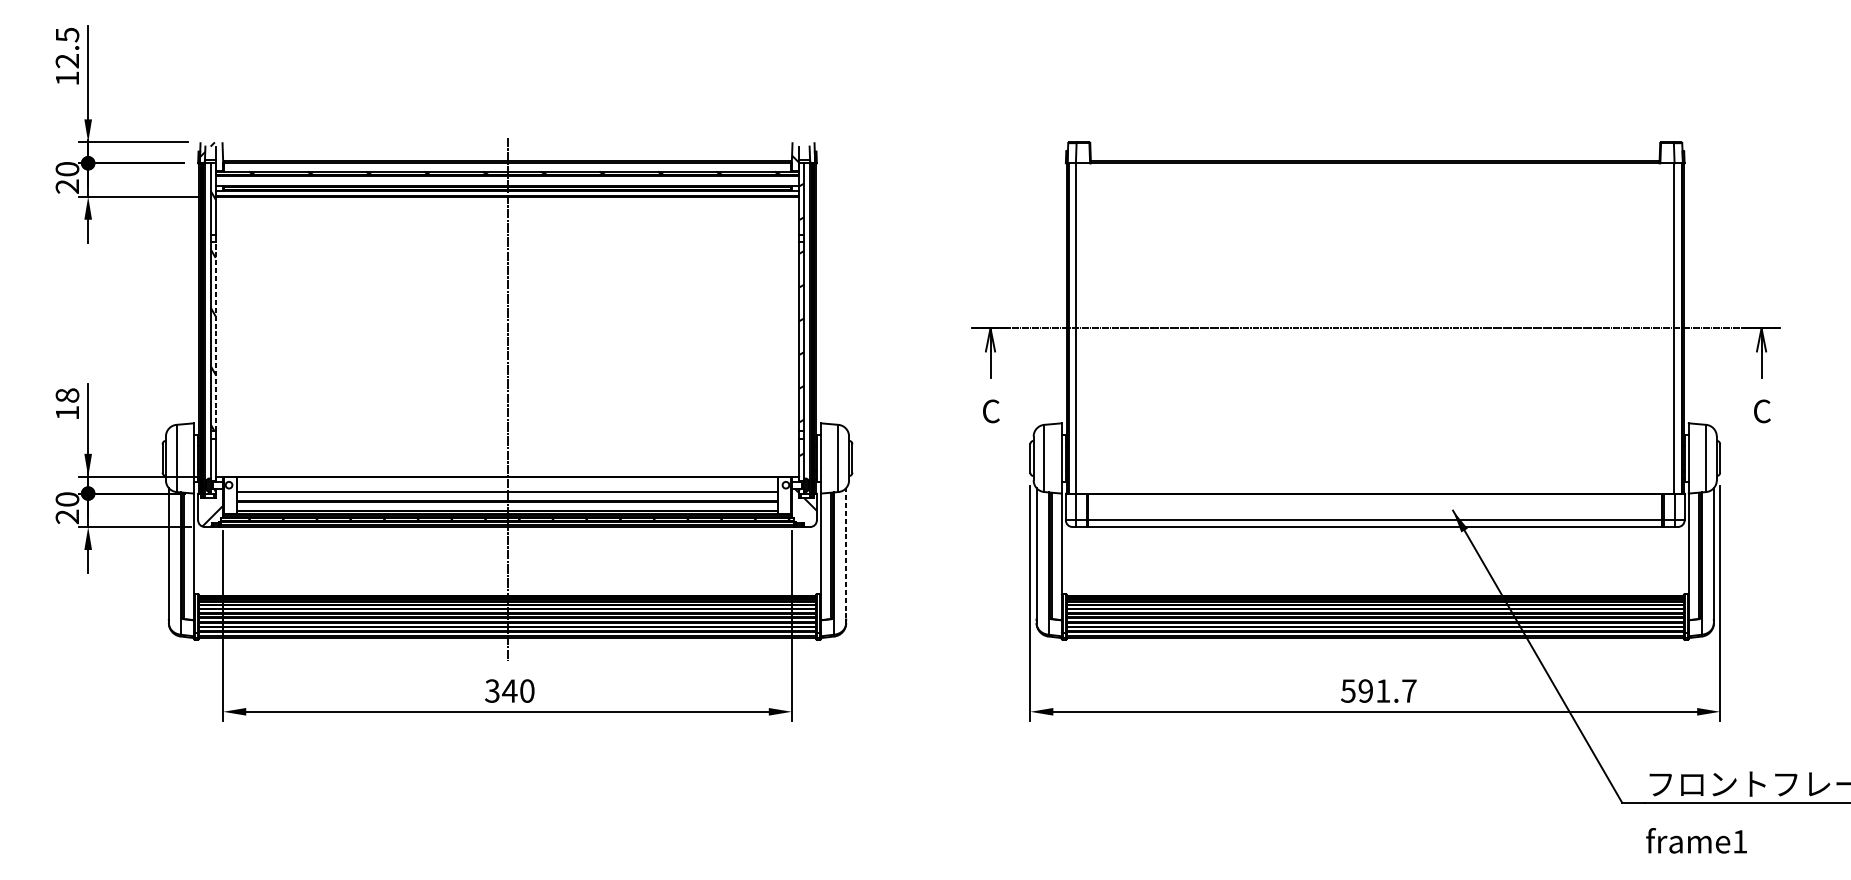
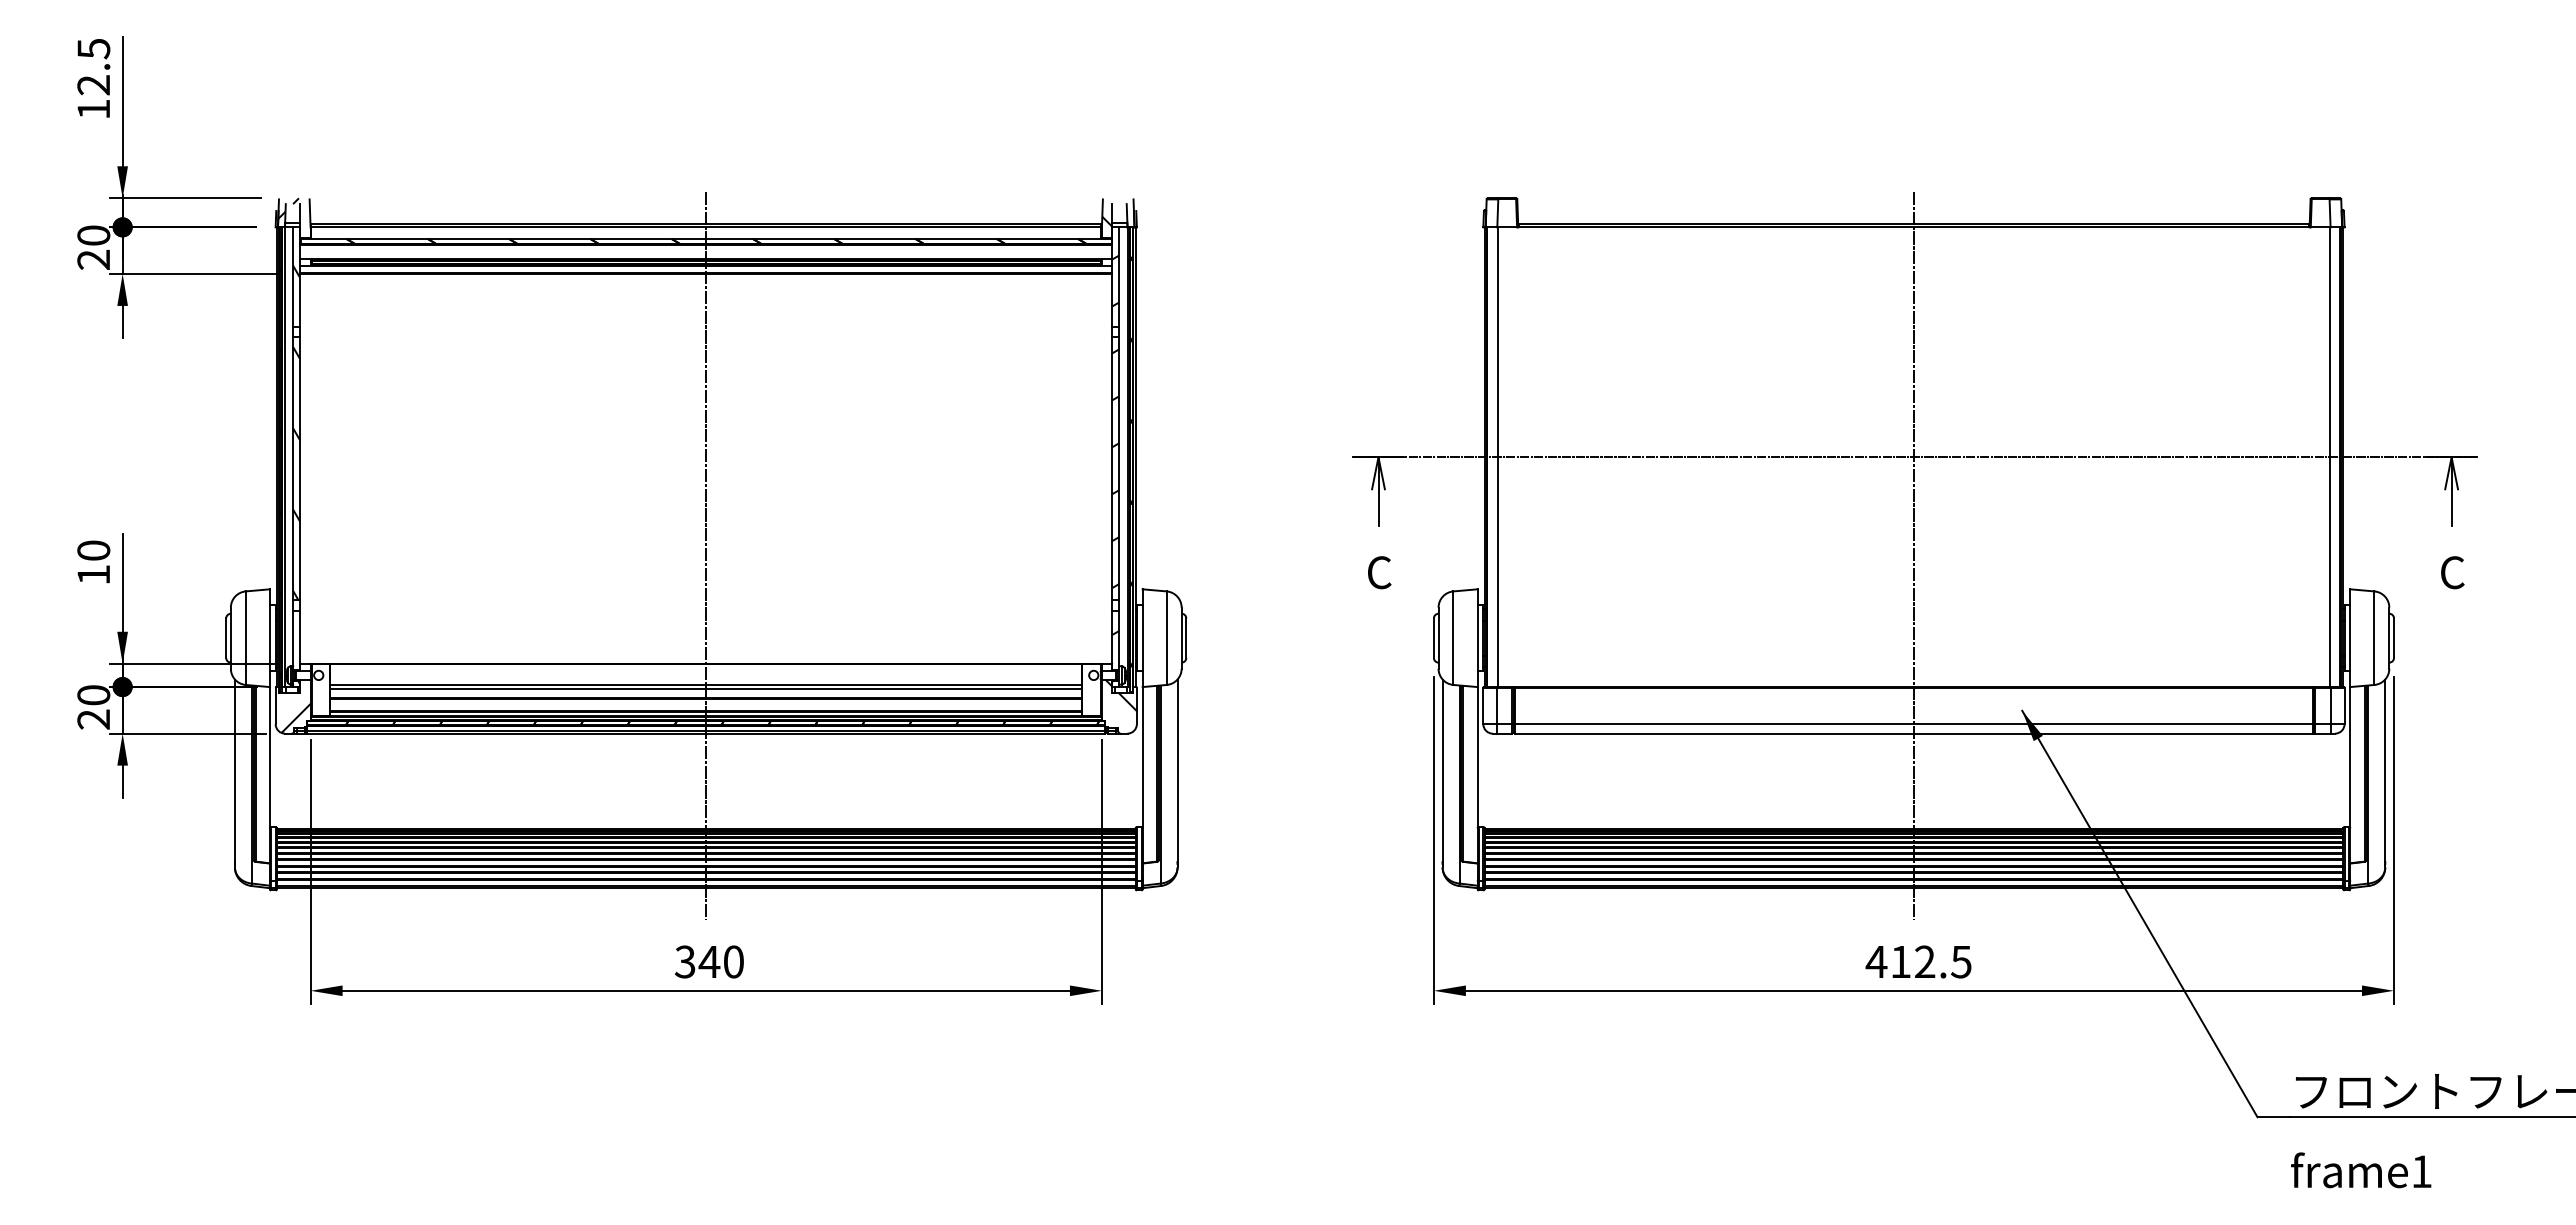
line: (215, 336) -> (300, 468), dashed -> solid
text: (67, 395) -> (93, 550), 18 -> 10
line: (1374, 399) -> (1913, 555), added
line: (507, 495) -> (706, 689), added
line: (846, 553) -> (1177, 770), dashed -> solid
text: (1378, 690) -> (1918, 961), 591.7 -> 412.5

